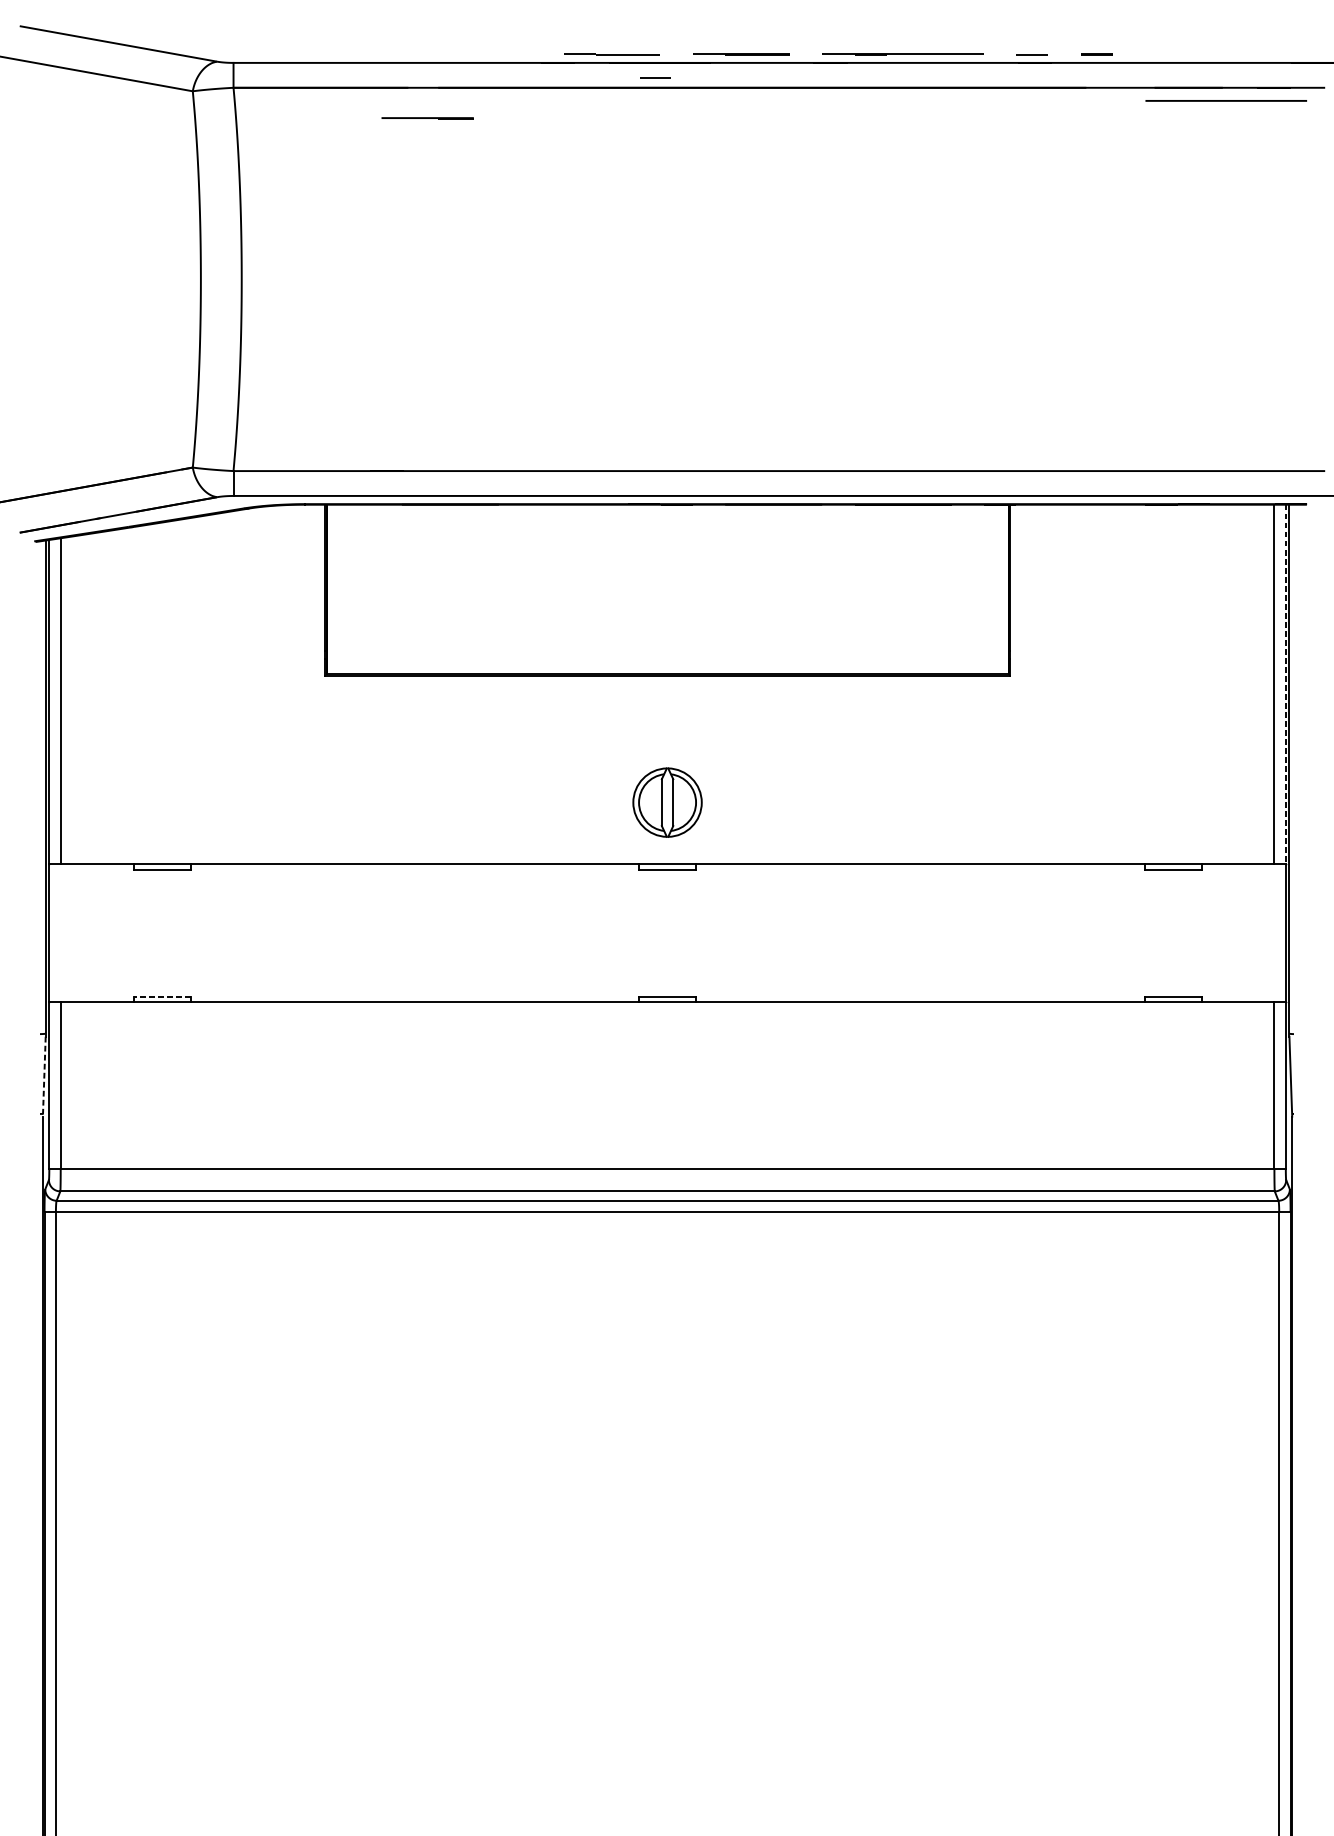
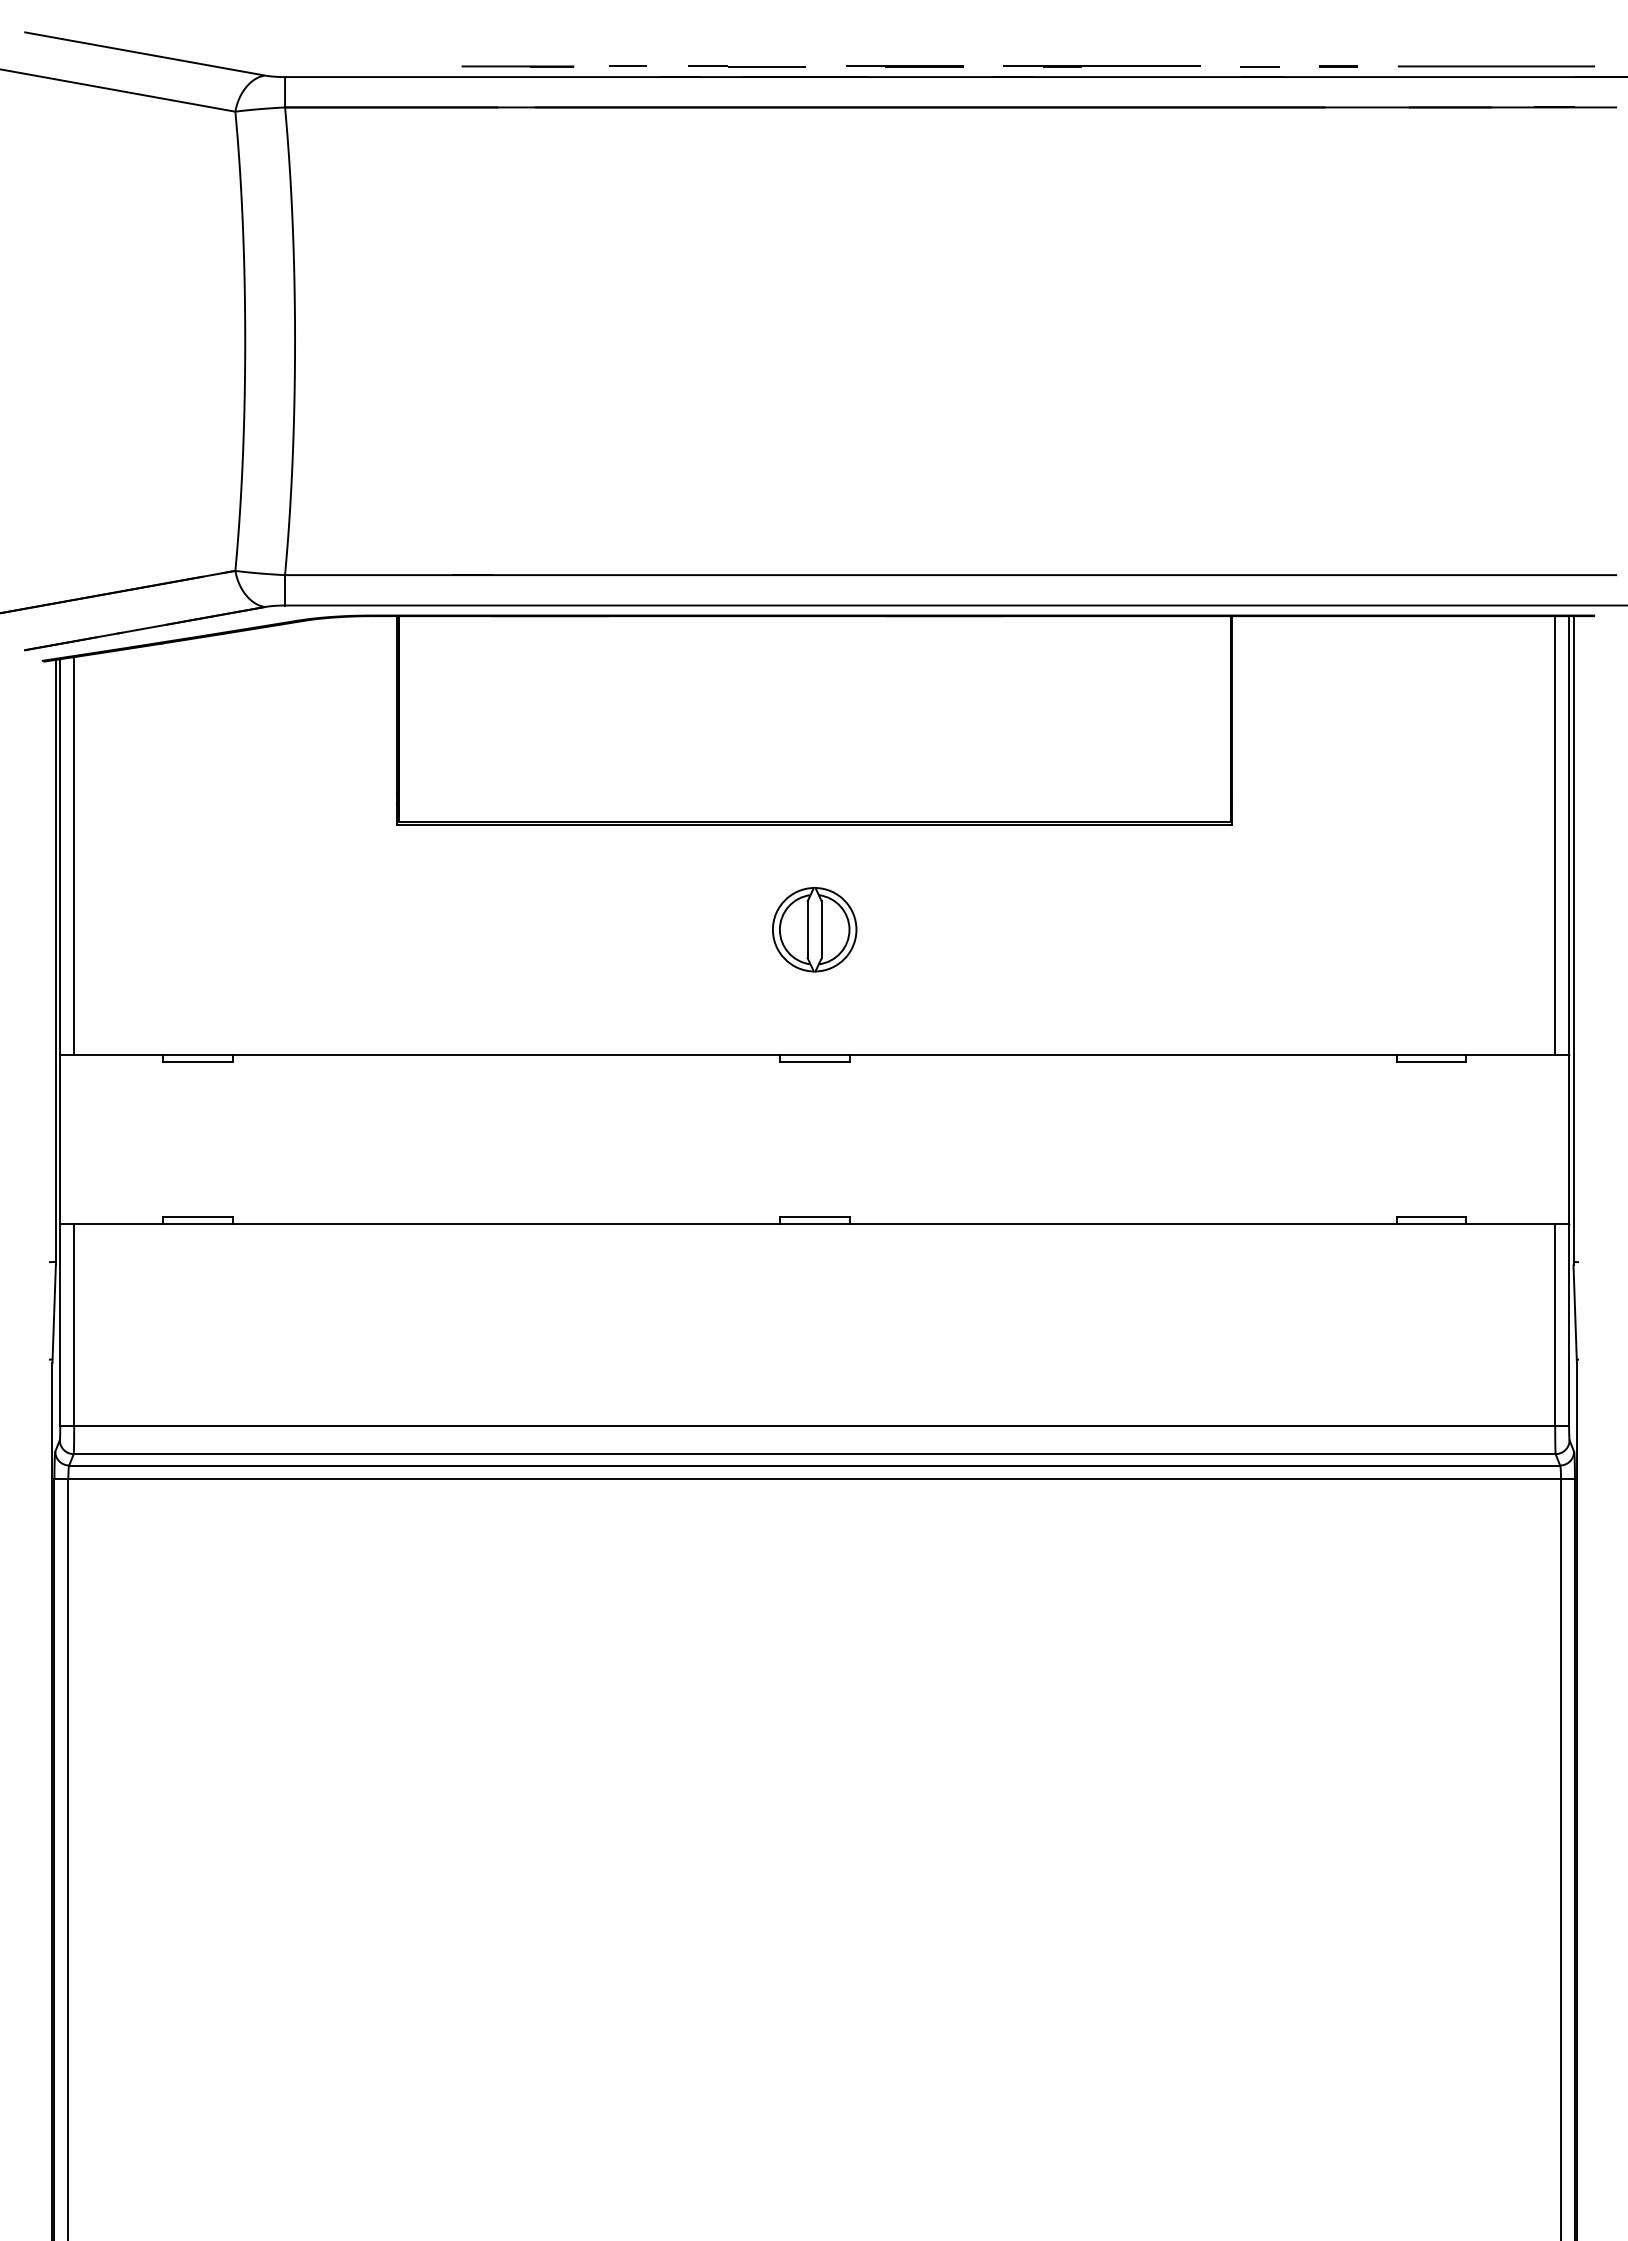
line: (655, 77) -> (627, 65), moved
line: (1225, 100) -> (1495, 66), moved
line: (427, 118) -> (517, 66), moved
line: (1286, 685) -> (1569, 836), dashed -> solid
part: (667, 802) -> (814, 929), moved
line: (161, 996) -> (197, 1216), dashed -> solid
line: (44, 1076) -> (54, 1314), dashed -> solid

